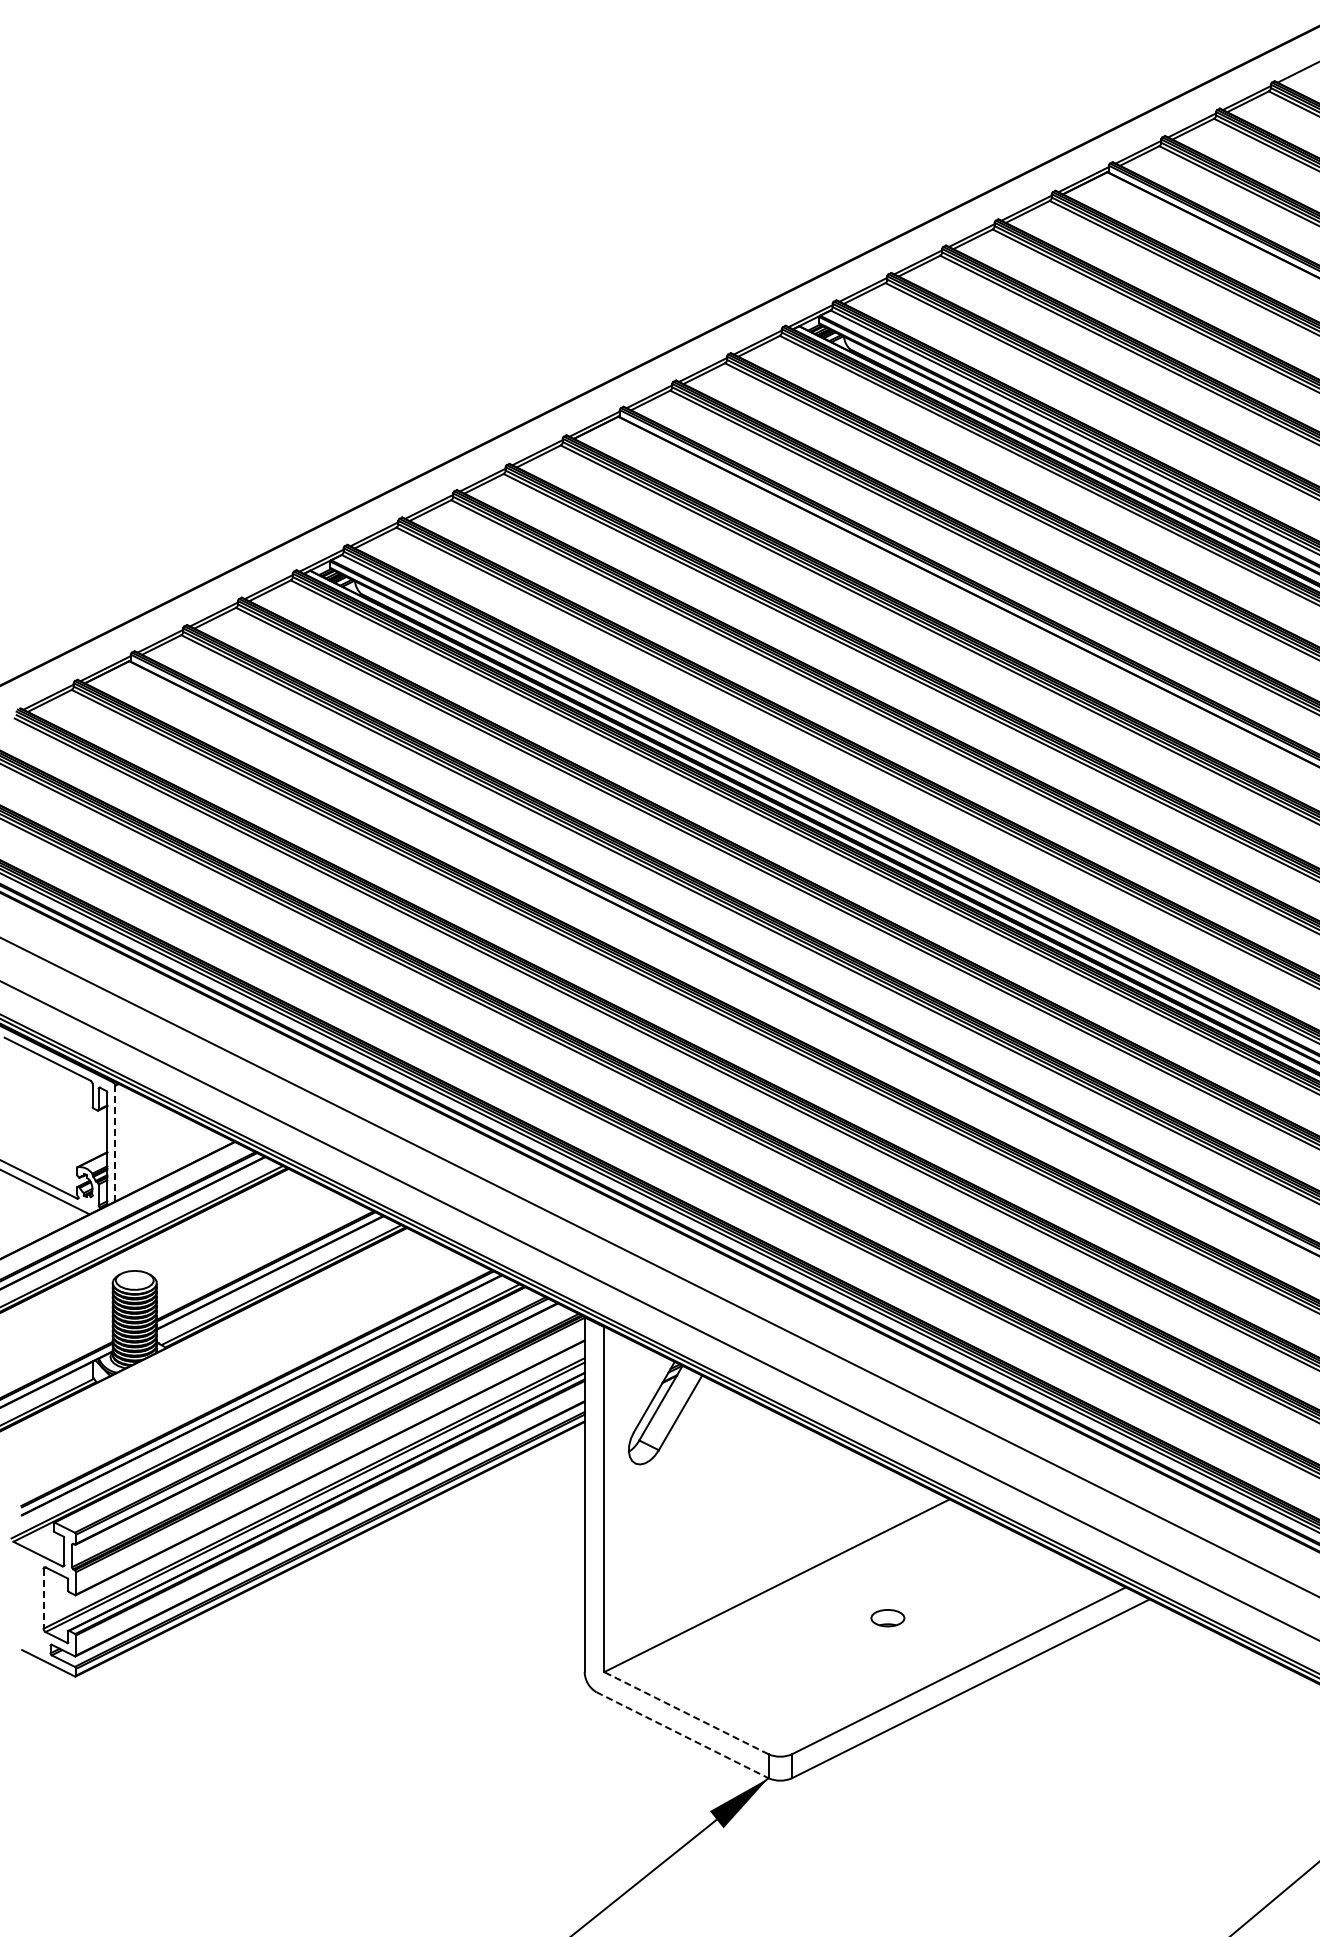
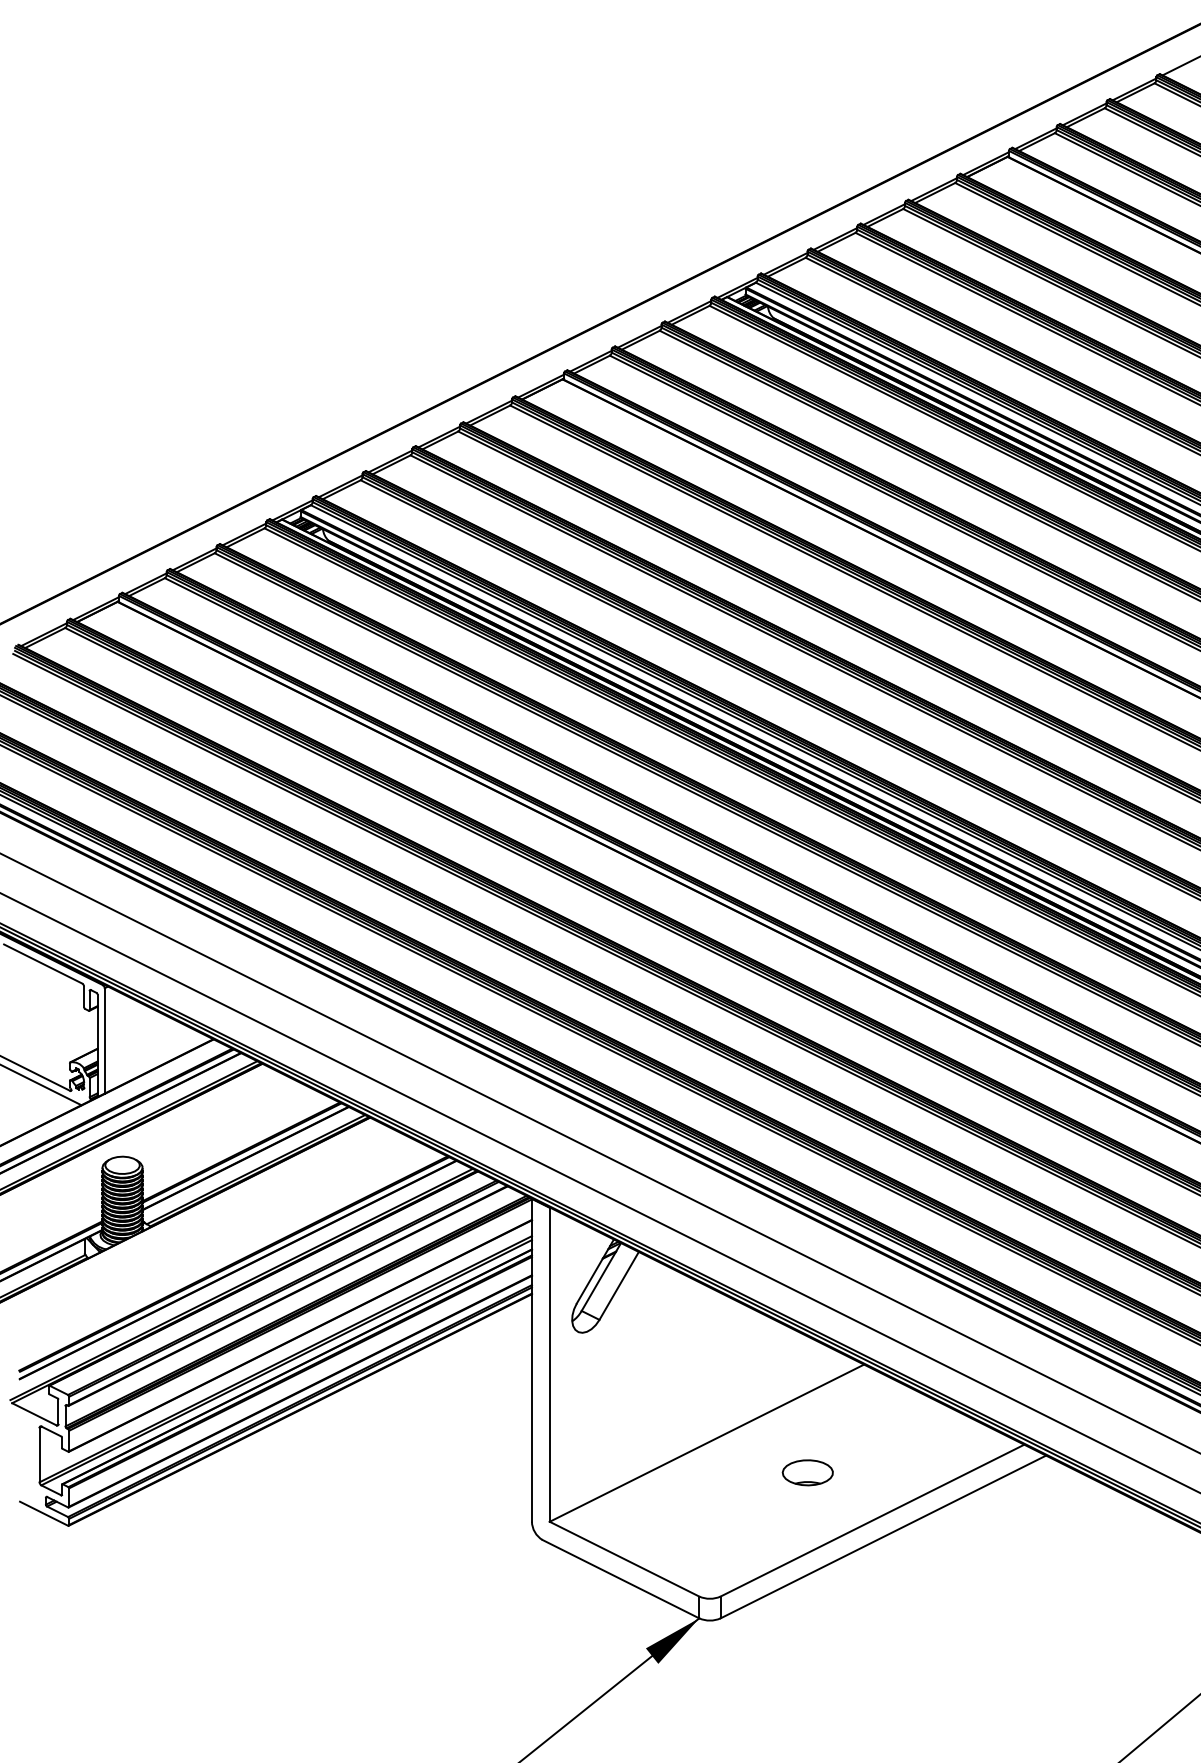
line: (115, 1143) -> (105, 1040), dashed -> solid
line: (43, 1598) -> (39, 1454), dashed -> solid
part: (887, 1617) -> (807, 1472), size x1.67
line: (686, 1713) -> (624, 1559), dashed -> solid
line: (682, 1735) -> (620, 1579), dashed -> solid

